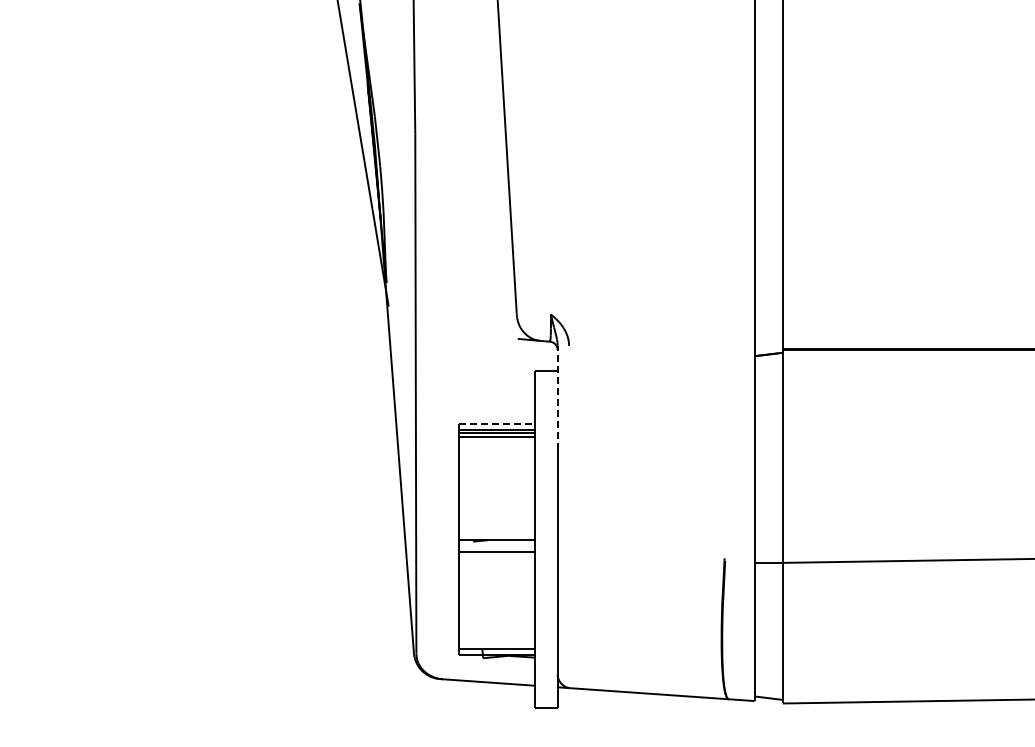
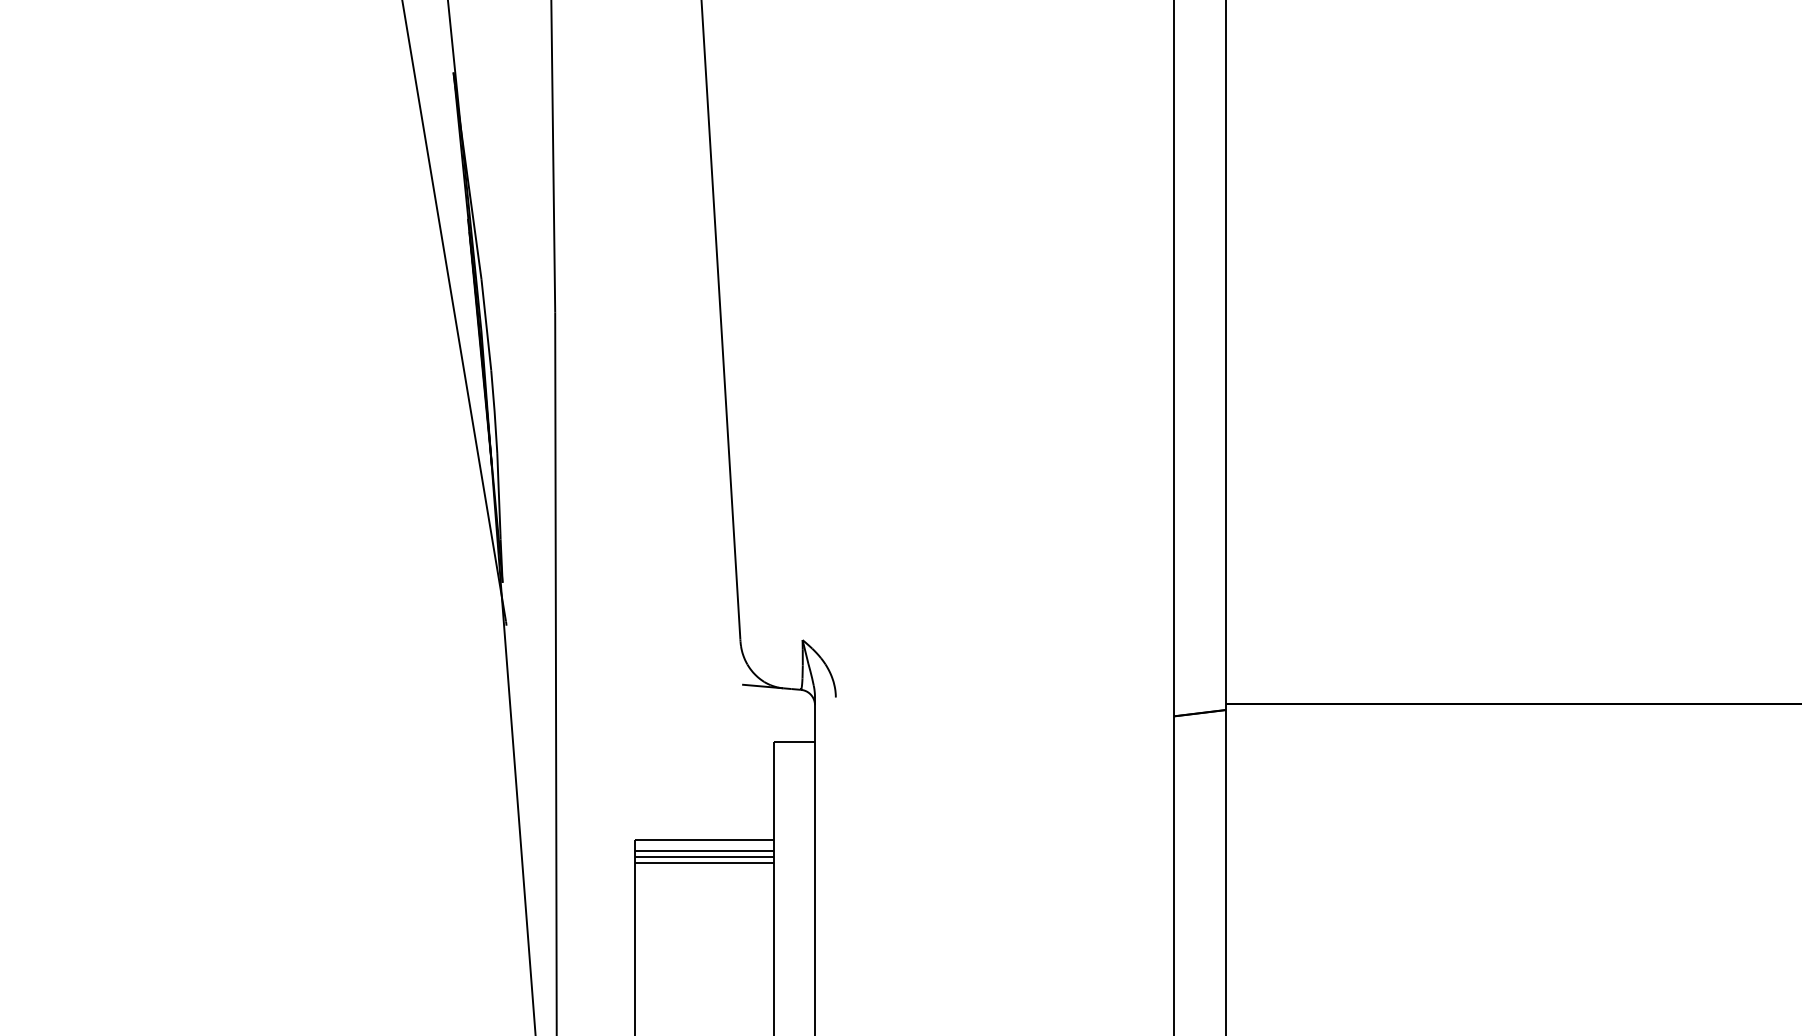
line: (557, 397) -> (814, 791), dashed -> solid
line: (497, 423) -> (705, 839), dashed -> solid

